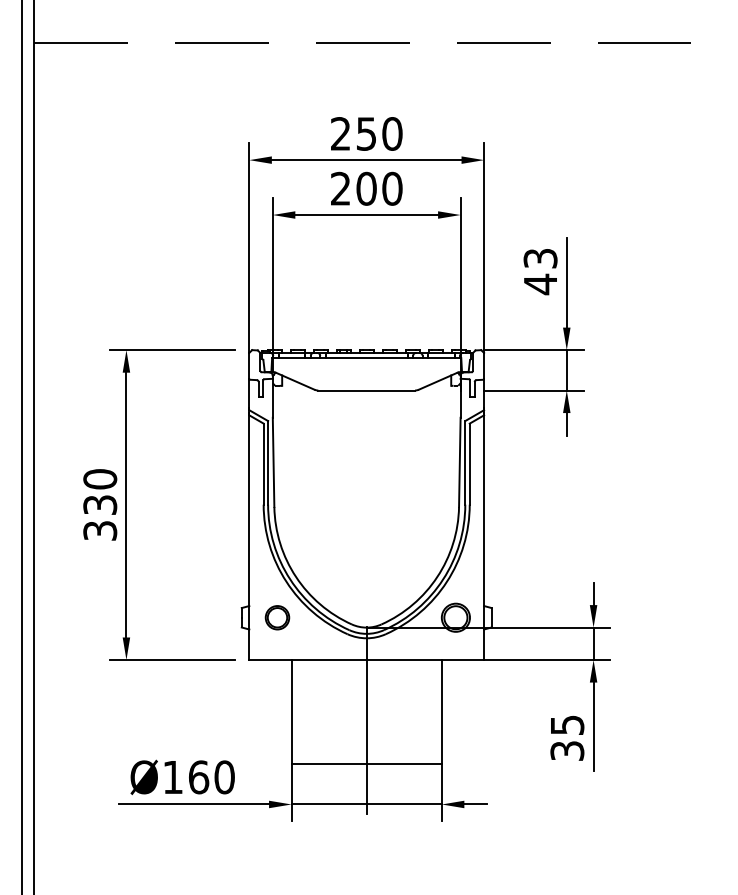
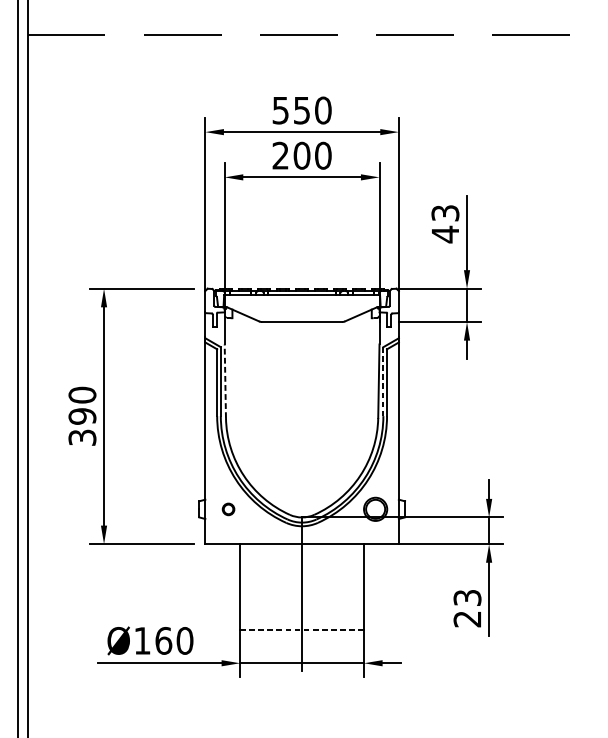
text: (340, 133) -> (280, 110), 250 -> 550
line: (273, 462) -> (225, 381), solid -> dashed
line: (465, 462) -> (383, 381), solid -> dashed
text: (100, 505) -> (82, 416), 330 -> 390
part: (277, 617) -> (228, 509), size x0.6
text: (567, 737) -> (467, 608), 35 -> 23
line: (367, 763) -> (302, 629), solid -> dashed

